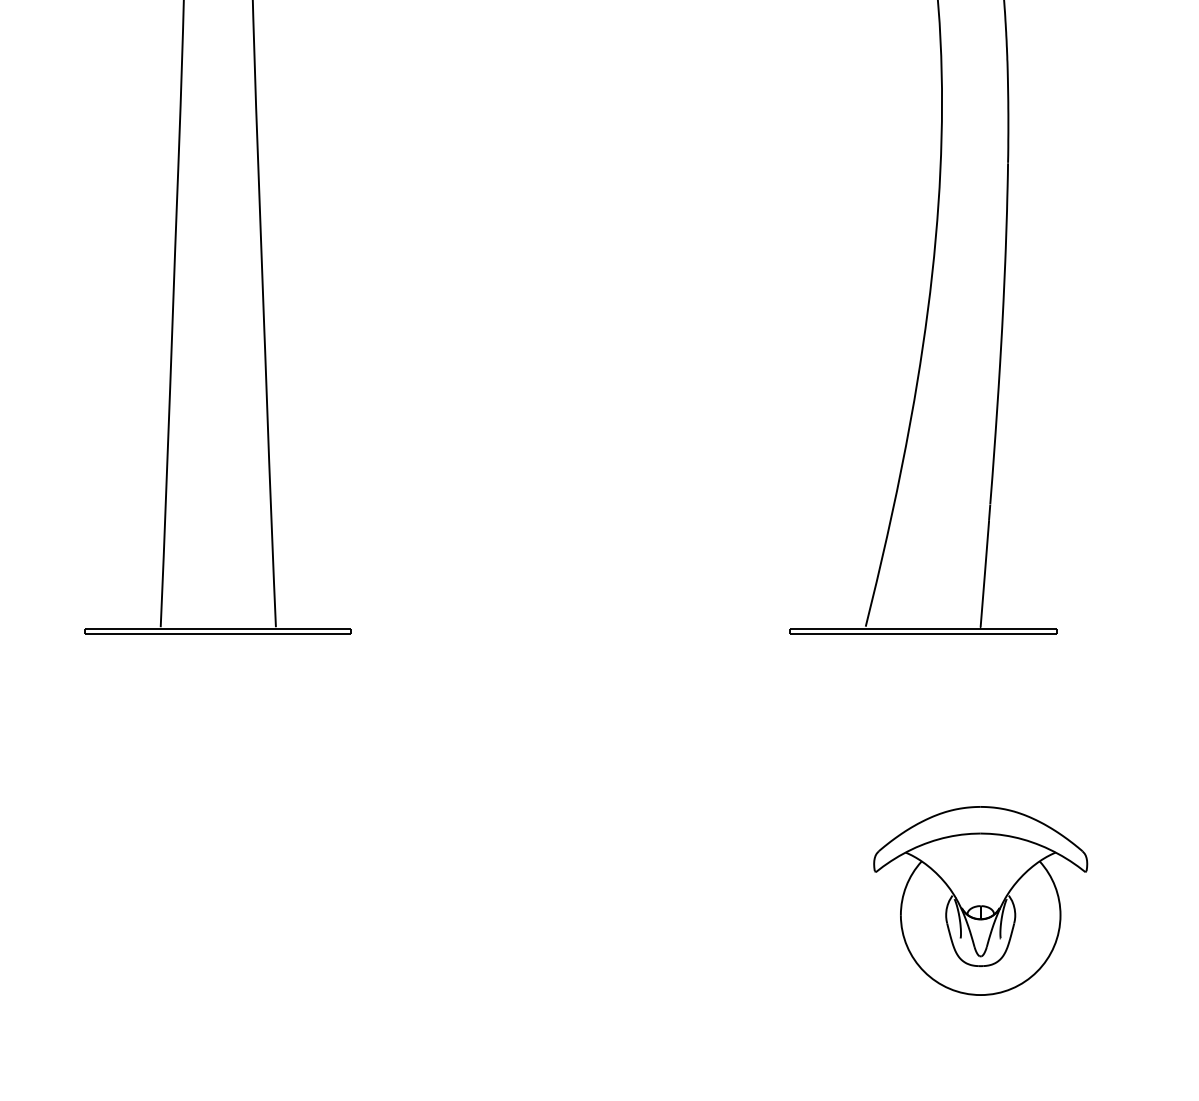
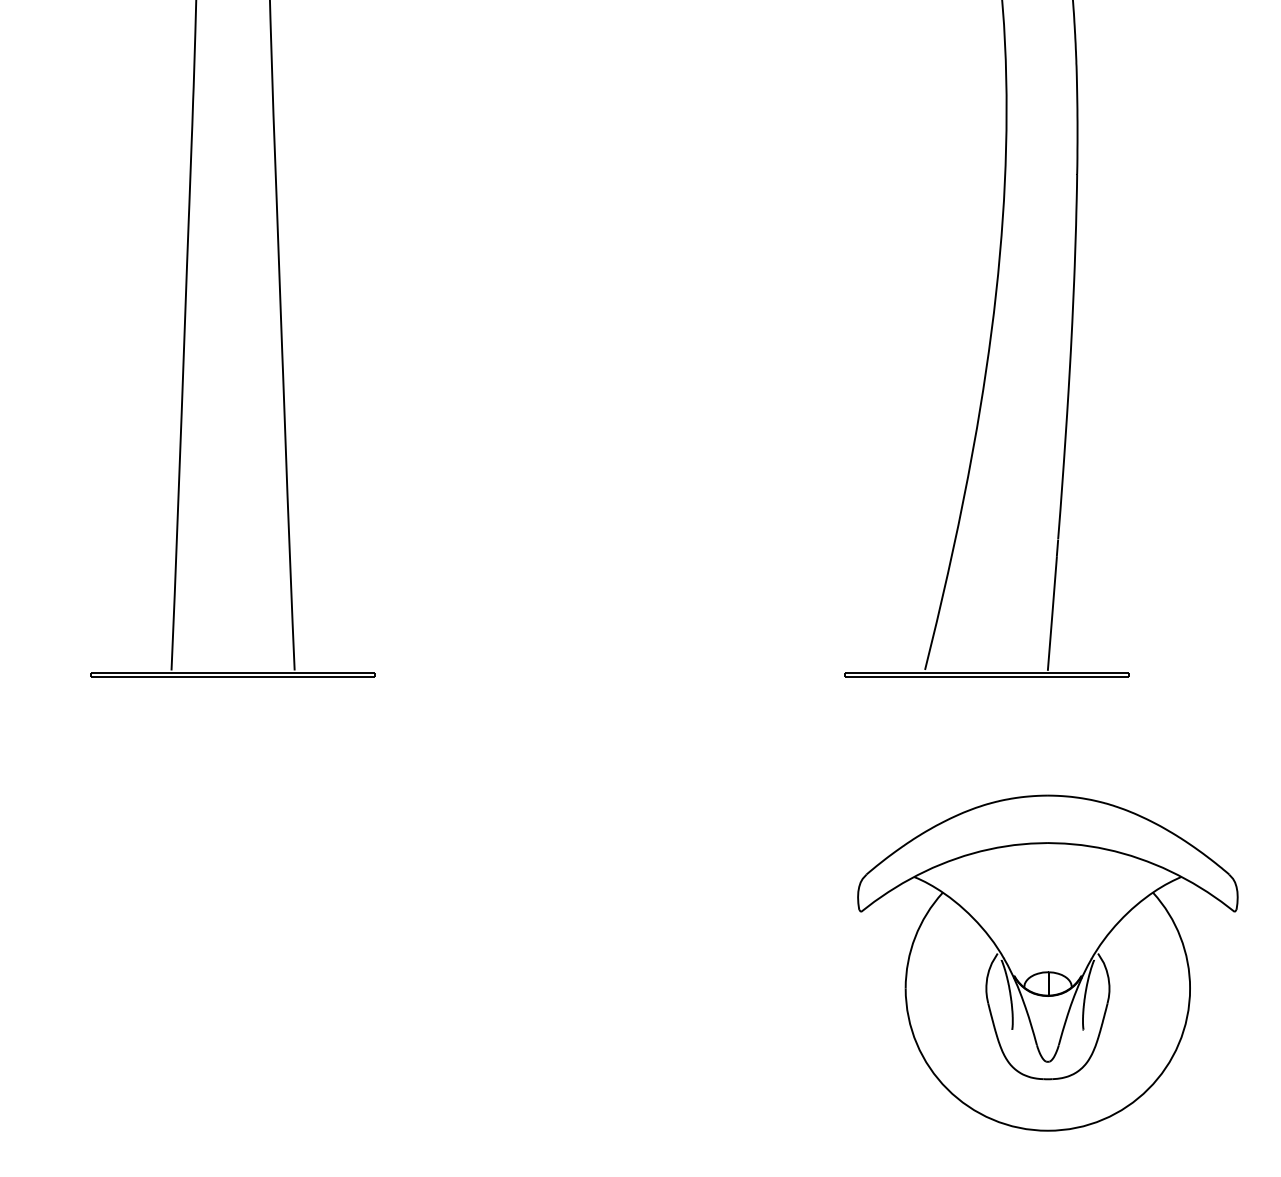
part: (980, 900) -> (1047, 962), size x1.67

